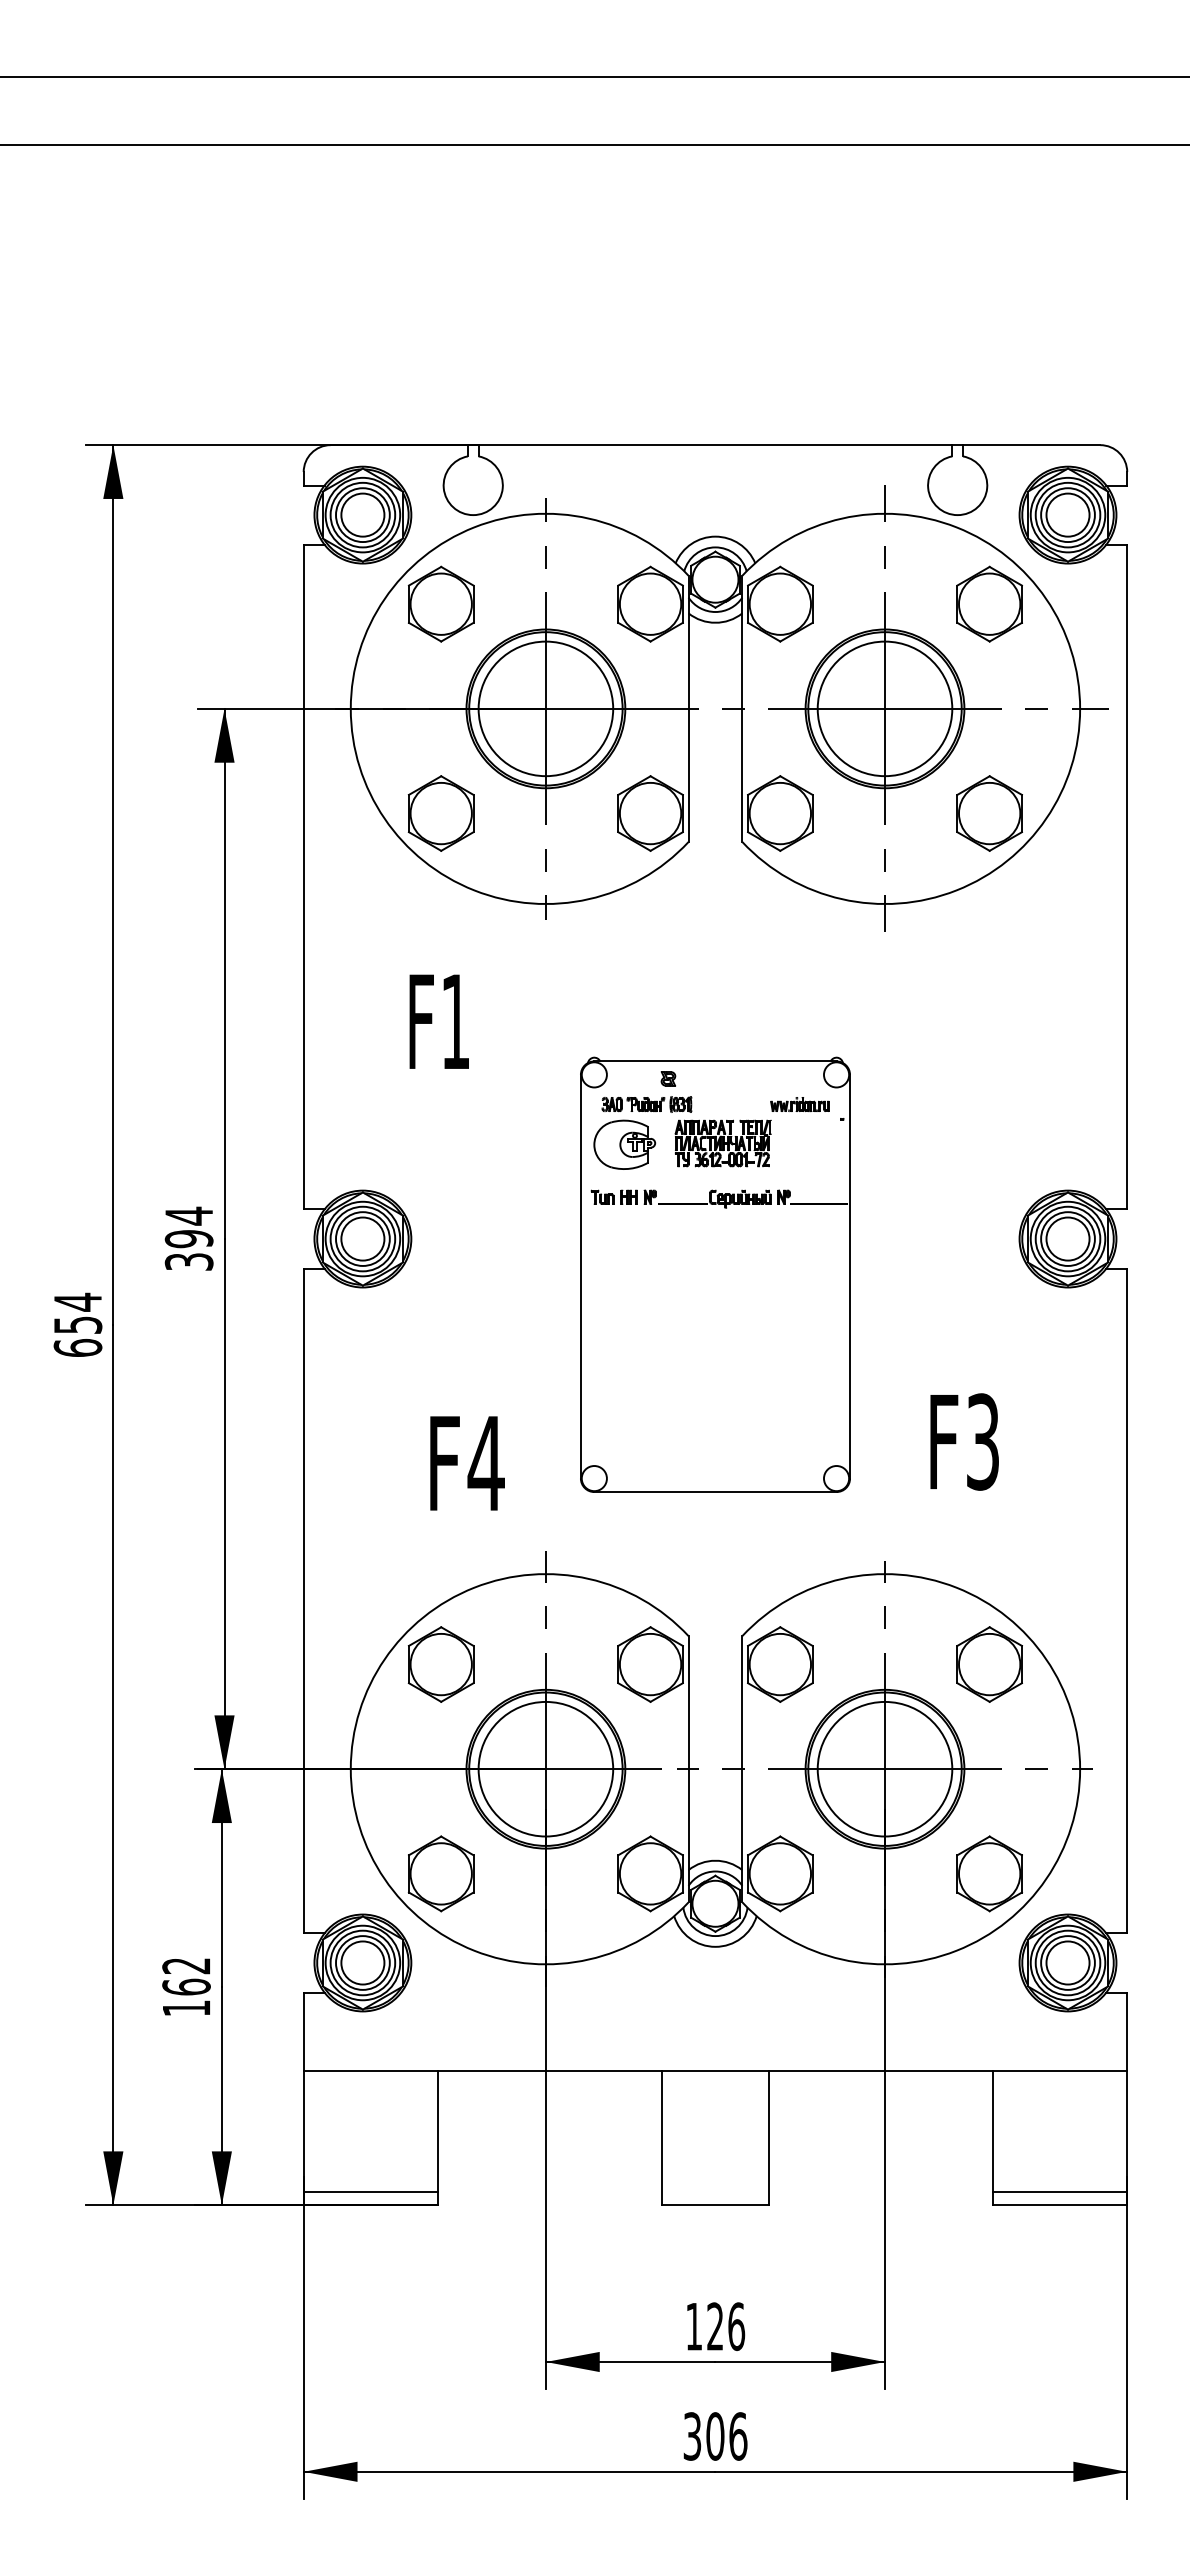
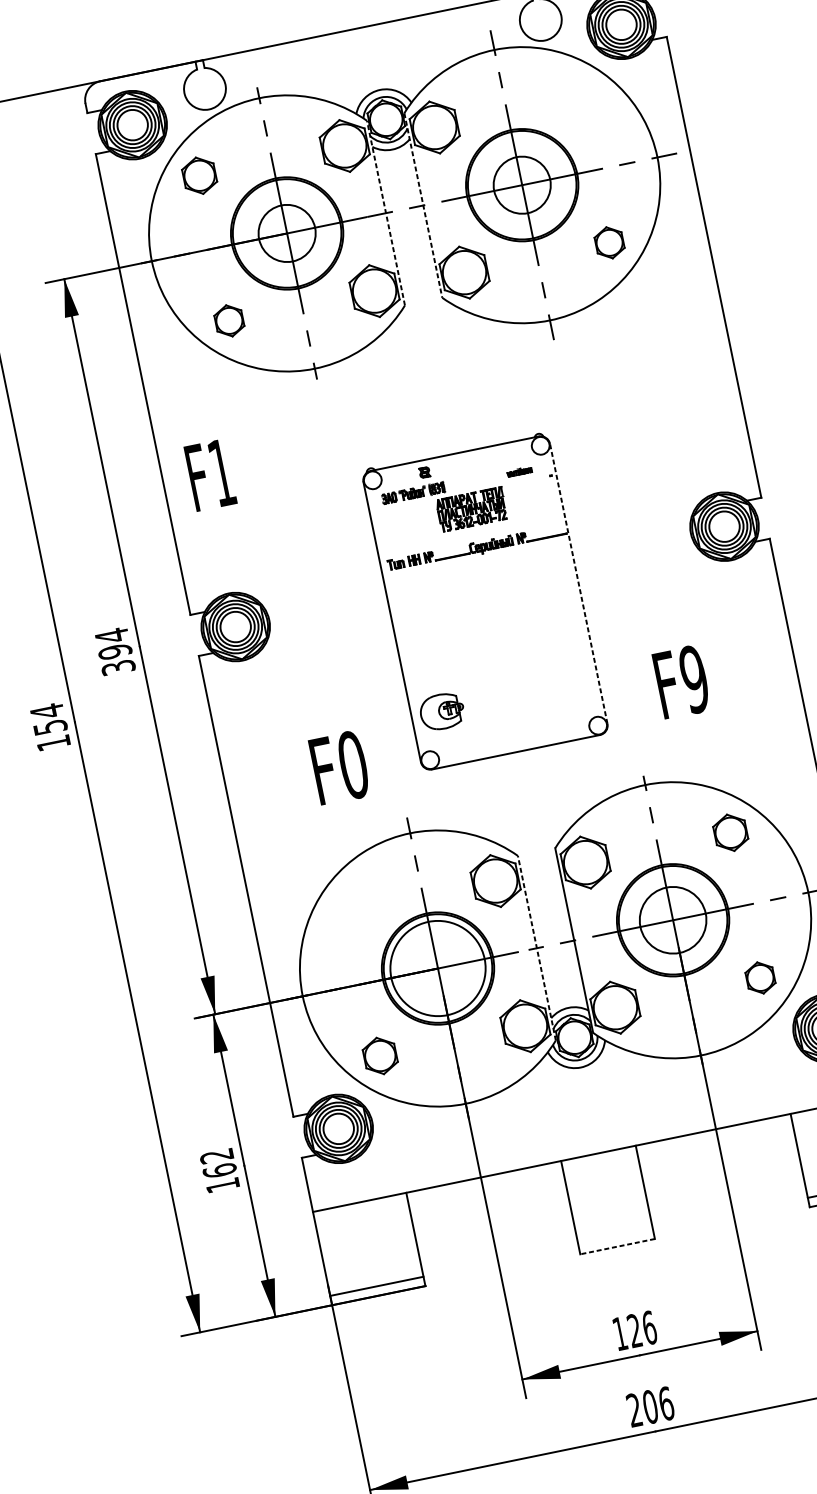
part: (440, 603) -> (199, 175), size x0.7
part: (989, 603) -> (579, 97), removed
circle: (545, 708) -> (286, 233), size x0.6
line: (688, 708) -> (385, 212), solid -> dashed
circle: (884, 708) -> (521, 185), size x0.6
line: (742, 709) -> (423, 205), solid -> dashed
part: (440, 813) -> (228, 320), size x0.6
part: (989, 813) -> (609, 242), size x0.6
text: (438, 1021) -> (210, 475), moved
part: (799, 1104) -> (519, 471), size x0.6
part: (624, 1144) -> (442, 711), moved
line: (850, 1276) -> (579, 583), solid -> dashed
text: (77, 1347) -> (53, 742), 654 -> 154
text: (982, 1441) -> (694, 679), F3 -> F9
text: (485, 1463) -> (352, 765), F4 -> F0
part: (440, 1664) -> (350, 910), removed
part: (989, 1664) -> (730, 832), size x0.7
line: (688, 1768) -> (536, 947), solid -> dashed
circle: (884, 1768) -> (672, 919), size x0.7
part: (440, 1873) -> (379, 1055), size x0.7
part: (989, 1873) -> (760, 977), size x0.6
line: (715, 2205) -> (617, 1246), solid -> dashed
text: (692, 2436) -> (634, 1410), 306 -> 206

